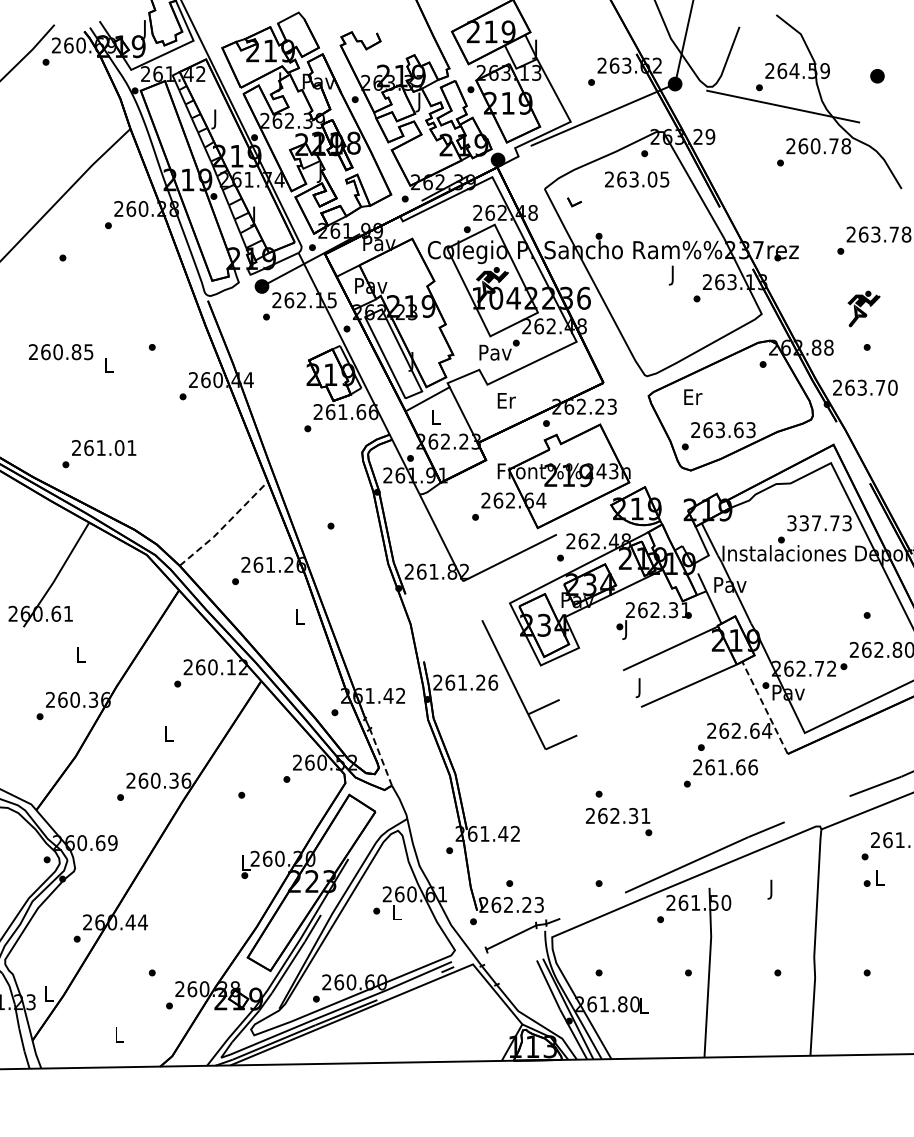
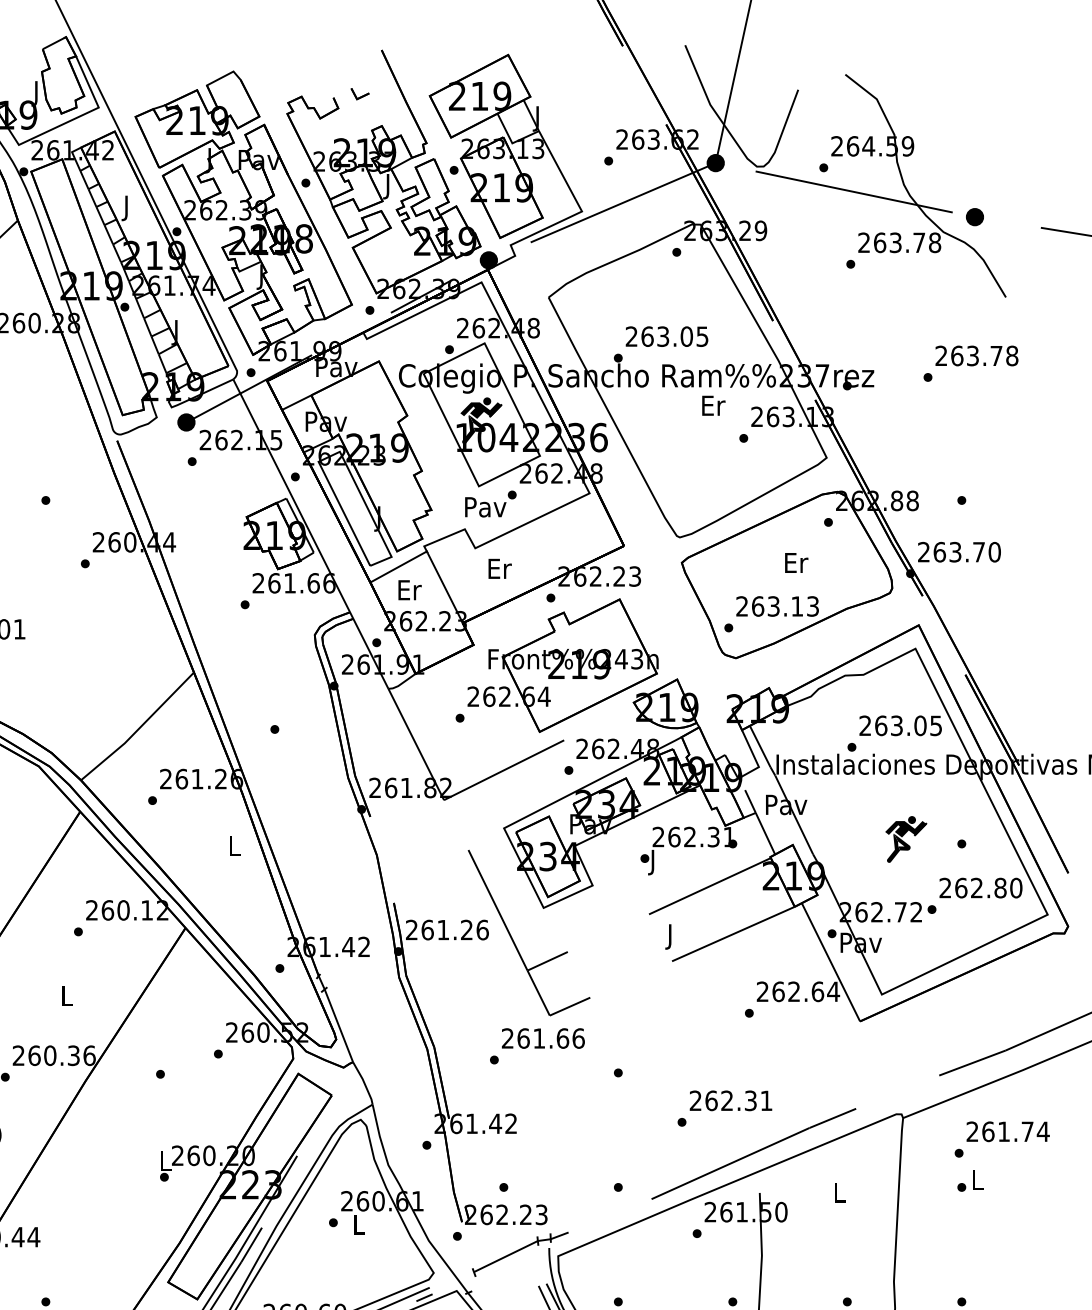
part: (877, 76) -> (975, 217), moved
text: (815, 146) -> (895, 243), 260.78 -> 263.78
text: (637, 179) -> (667, 336), moved
part: (574, 202) -> (360, 94), moved
text: (673, 275) -> (713, 408), J -> Er
part: (863, 308) -> (905, 838), moved
text: (693, 396) -> (796, 562), moved
text: (436, 417) -> (410, 590), L -> Er
text: (738, 430) -> (796, 606), 263.63 -> 263.13
text: (819, 523) -> (900, 726), 337.73 -> 263.05
line: (224, 525) -> (138, 728), dashed -> solid
line: (764, 707) -> (830, 961), dashed -> solid
line: (380, 756) -> (338, 1024), dashed -> solid
text: (720, 773) -> (536, 1046), moved
text: (618, 815) -> (731, 1100), moved
text: (771, 889) -> (839, 1195), J -> L

